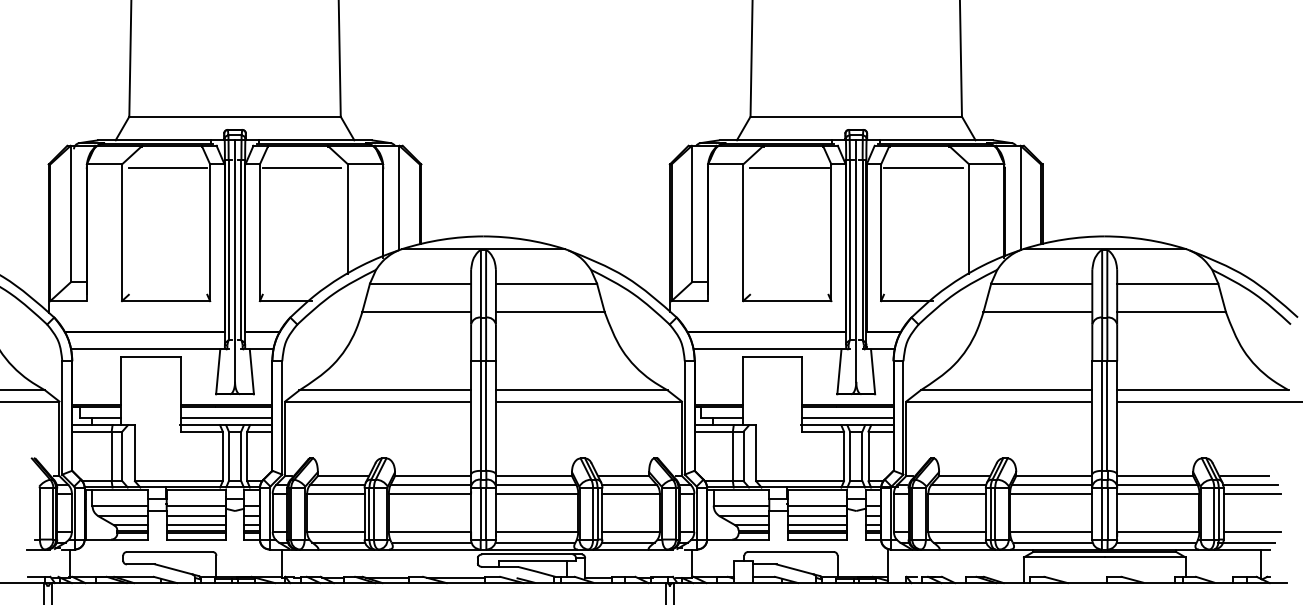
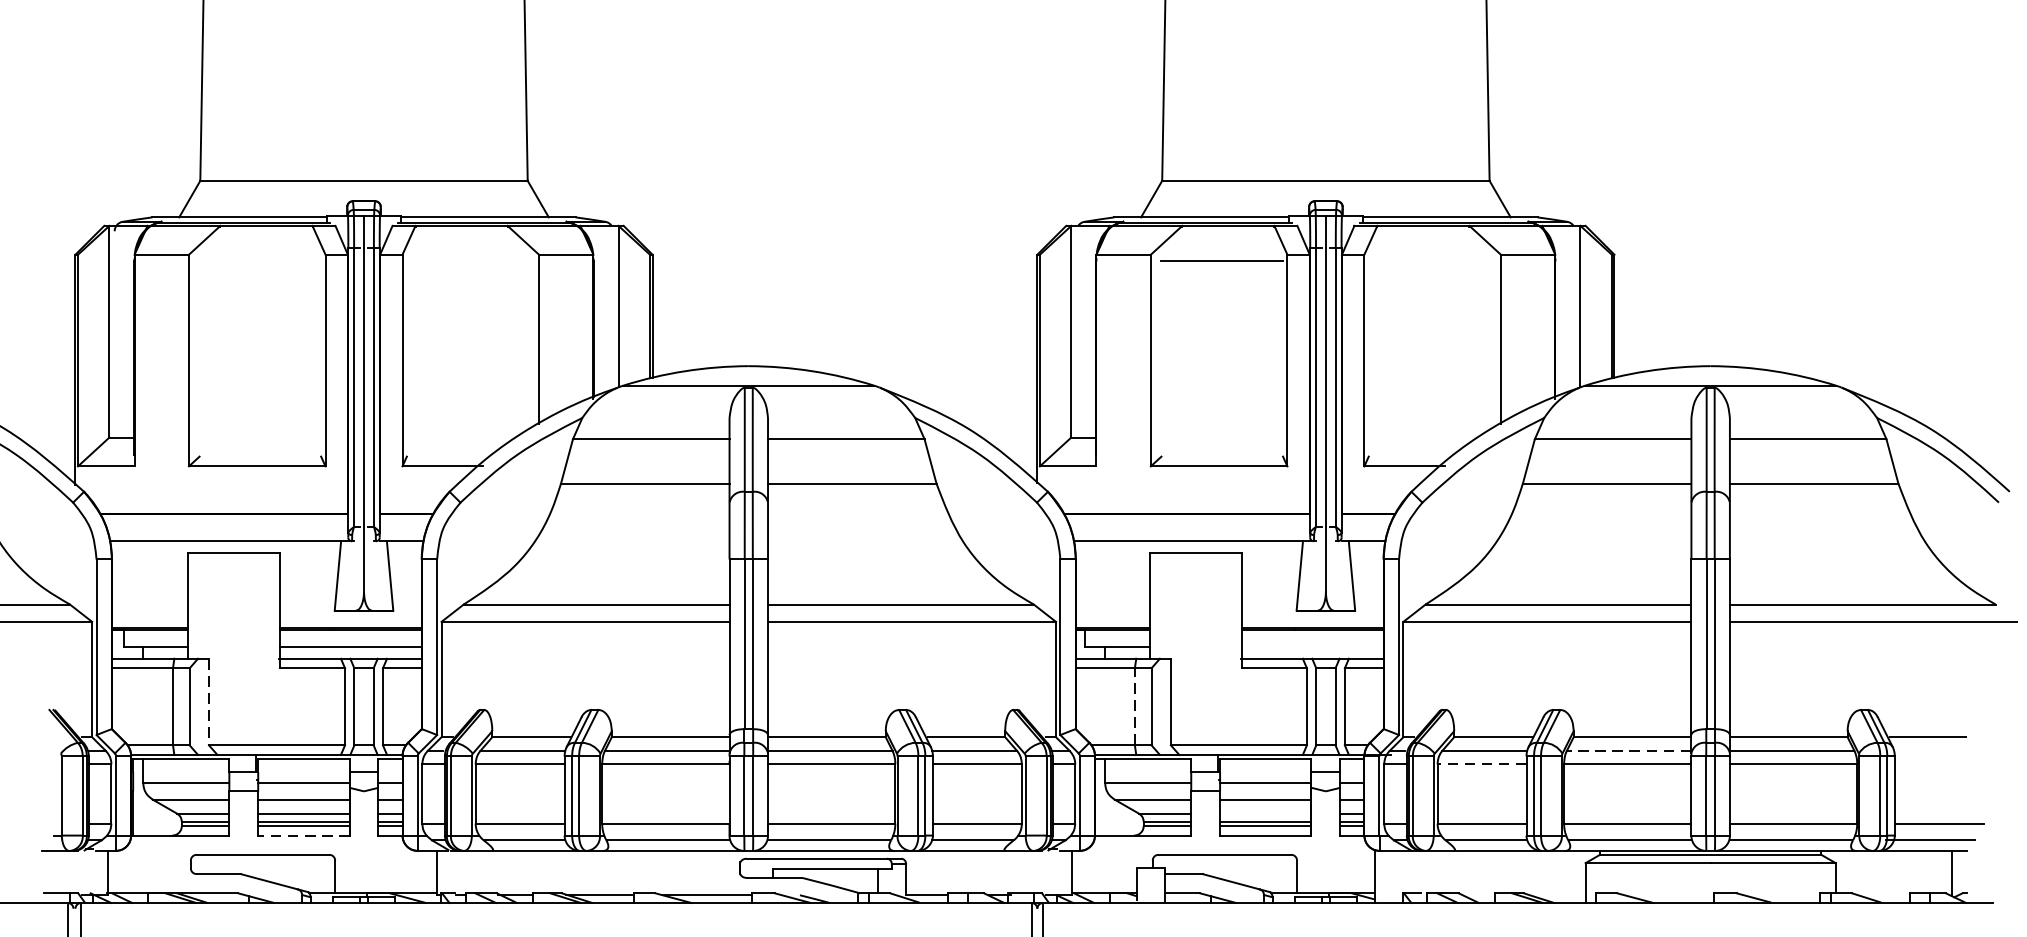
line: (167, 168) -> (259, 261), removed
line: (301, 168) -> (466, 261), removed
line: (922, 168) -> (1428, 261), removed
line: (847, 417) -> (1312, 646), removed
line: (134, 453) -> (208, 702), solid -> dashed
line: (732, 456) -> (1134, 706), solid -> dashed
line: (1051, 484) -> (1628, 750), solid -> dashed
line: (1250, 484) -> (1936, 750), removed
line: (957, 493) -> (1482, 764), solid -> dashed
line: (1252, 493) -> (1939, 764), removed
line: (816, 525) -> (1264, 813), removed
line: (196, 539) -> (304, 835), solid -> dashed

